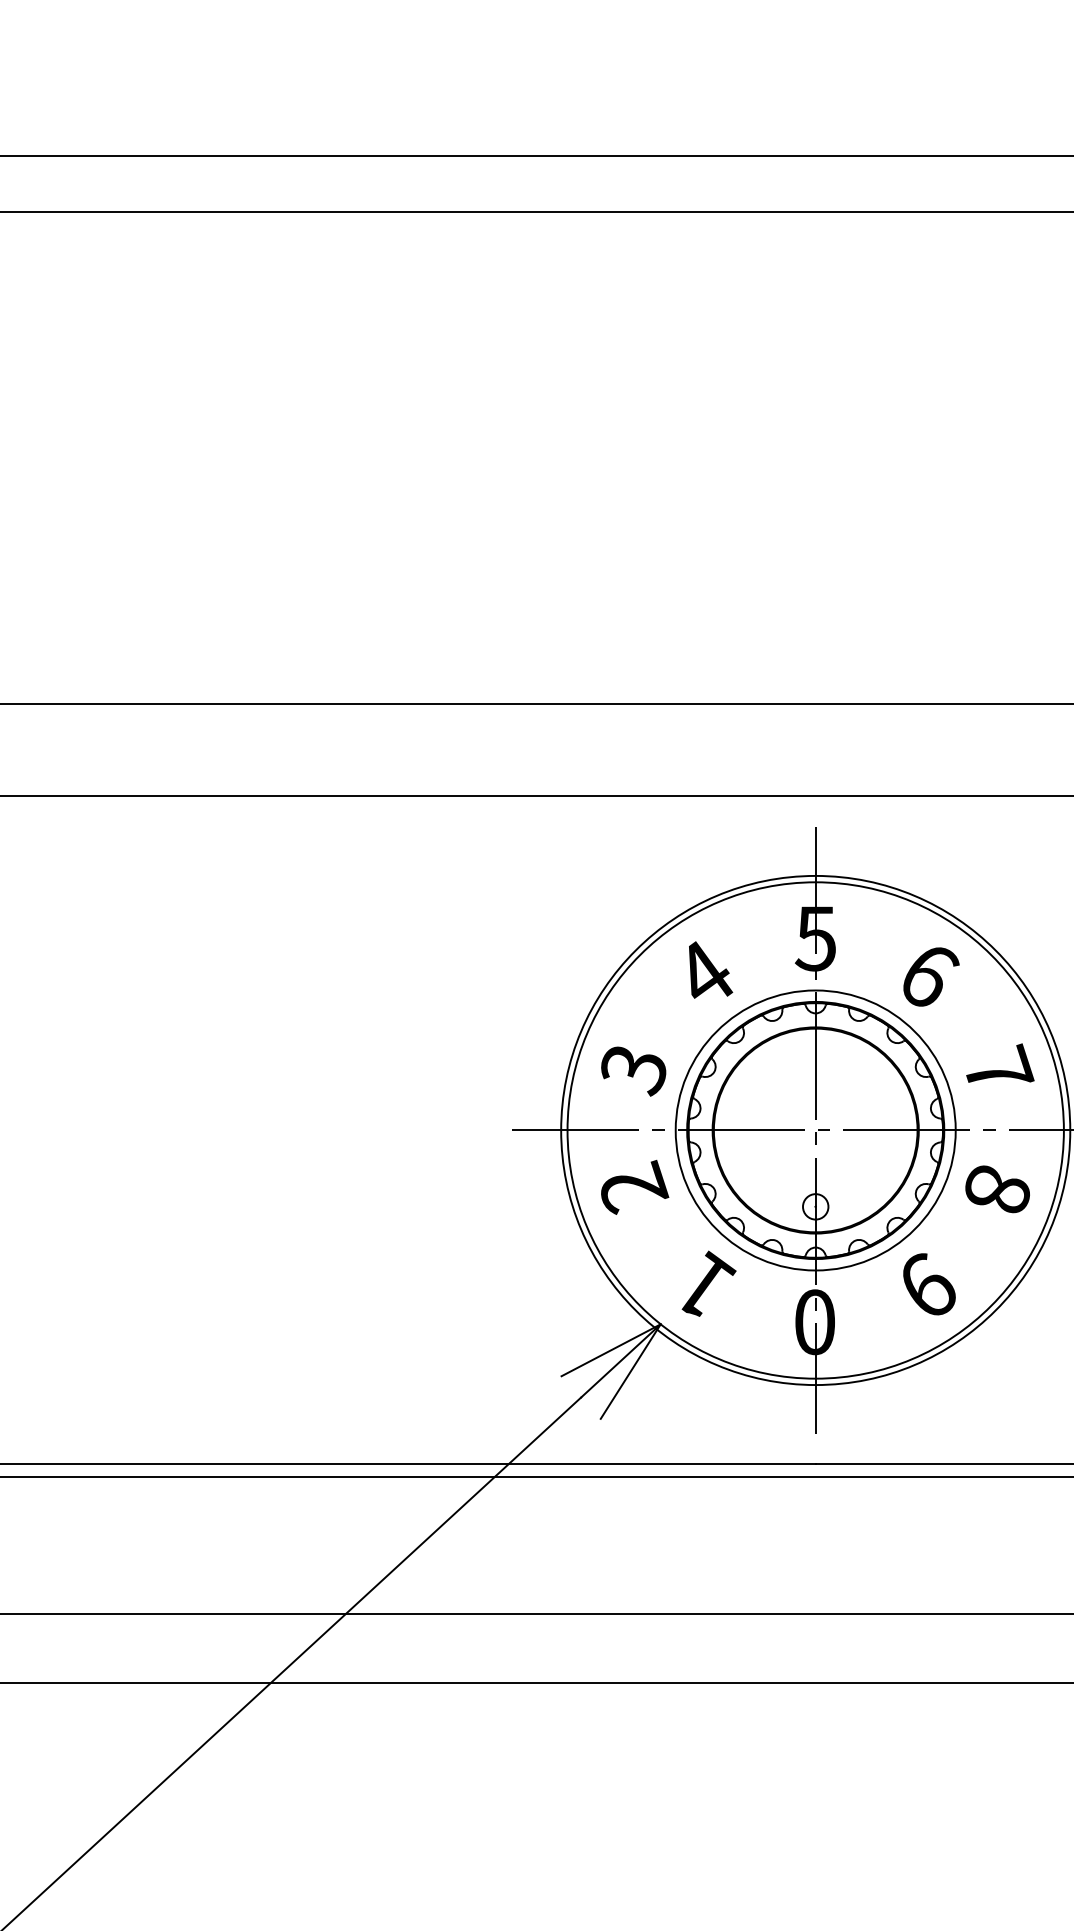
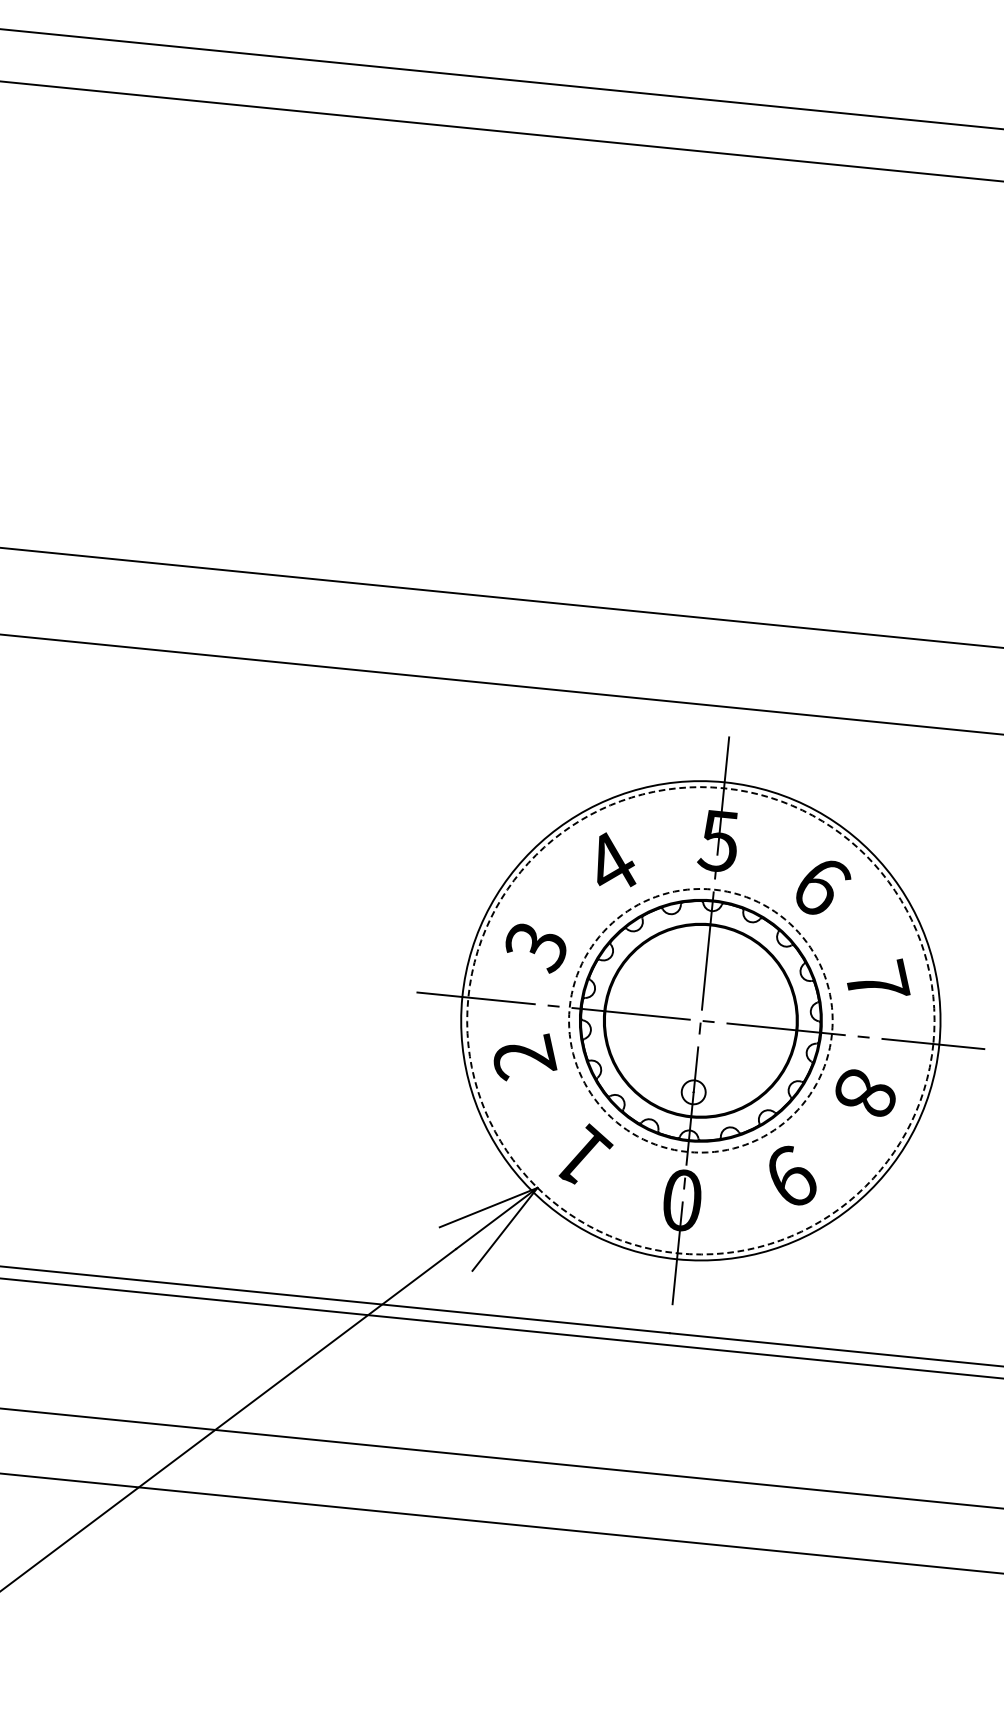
circle: (815, 1130) -> (700, 1020), solid -> dashed
circle: (815, 1130) -> (700, 1020), solid -> dashed

